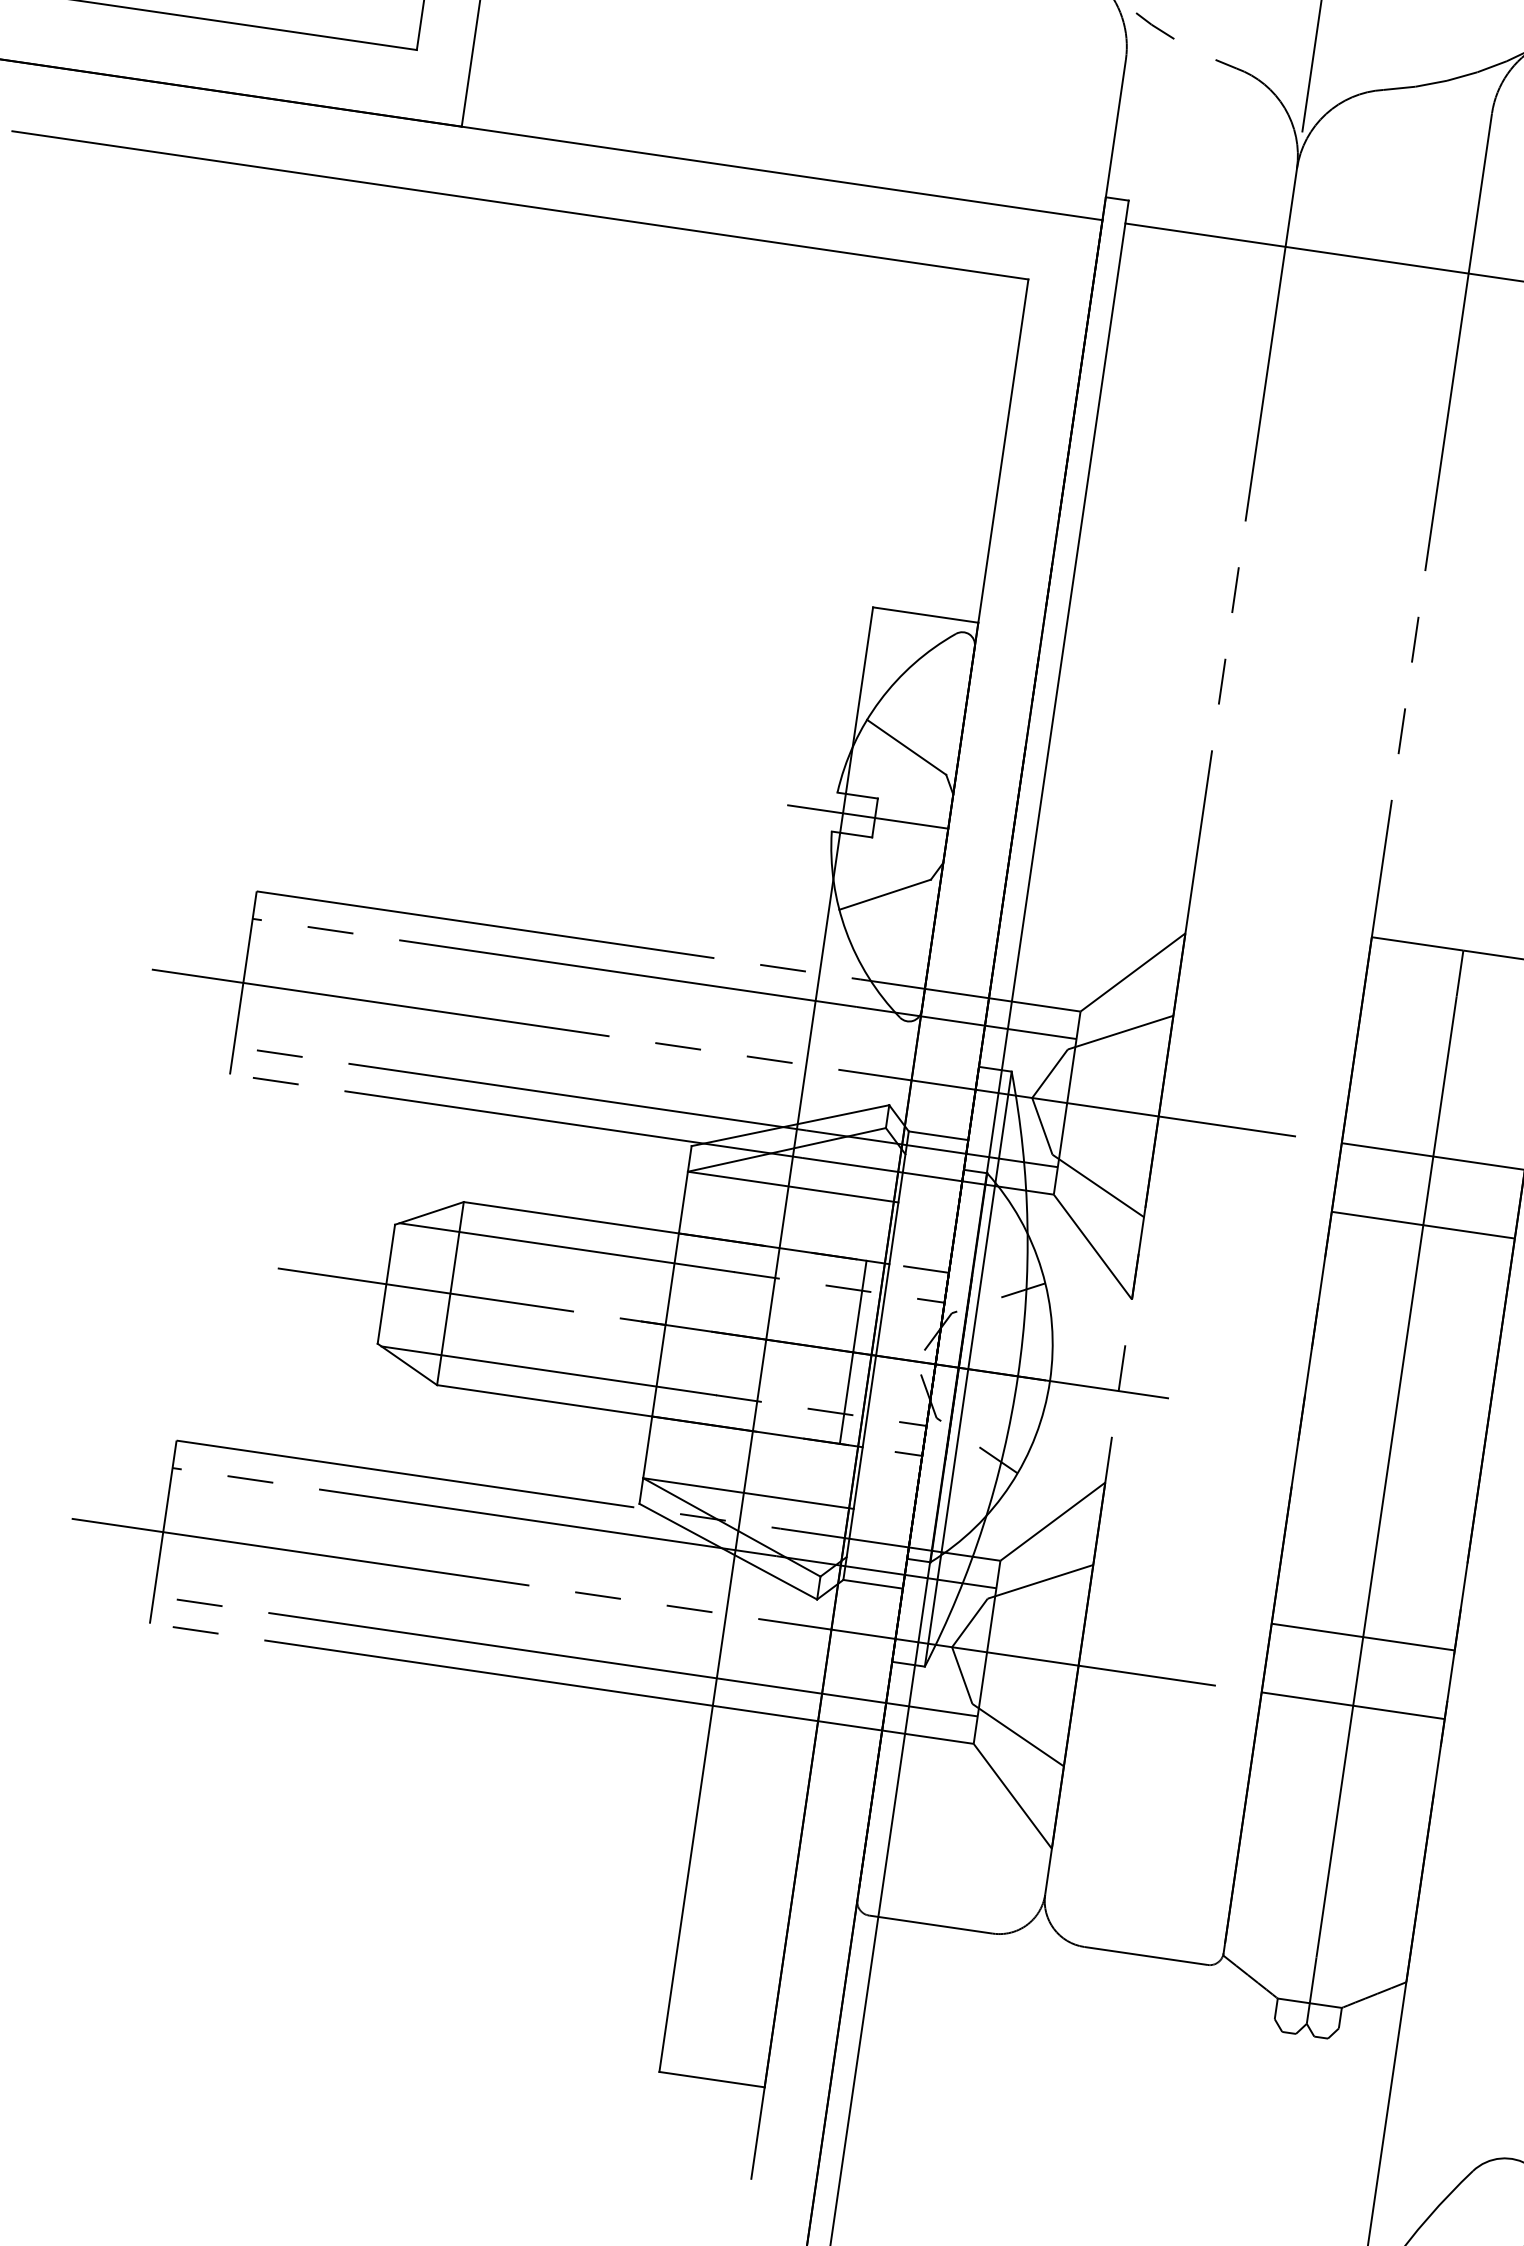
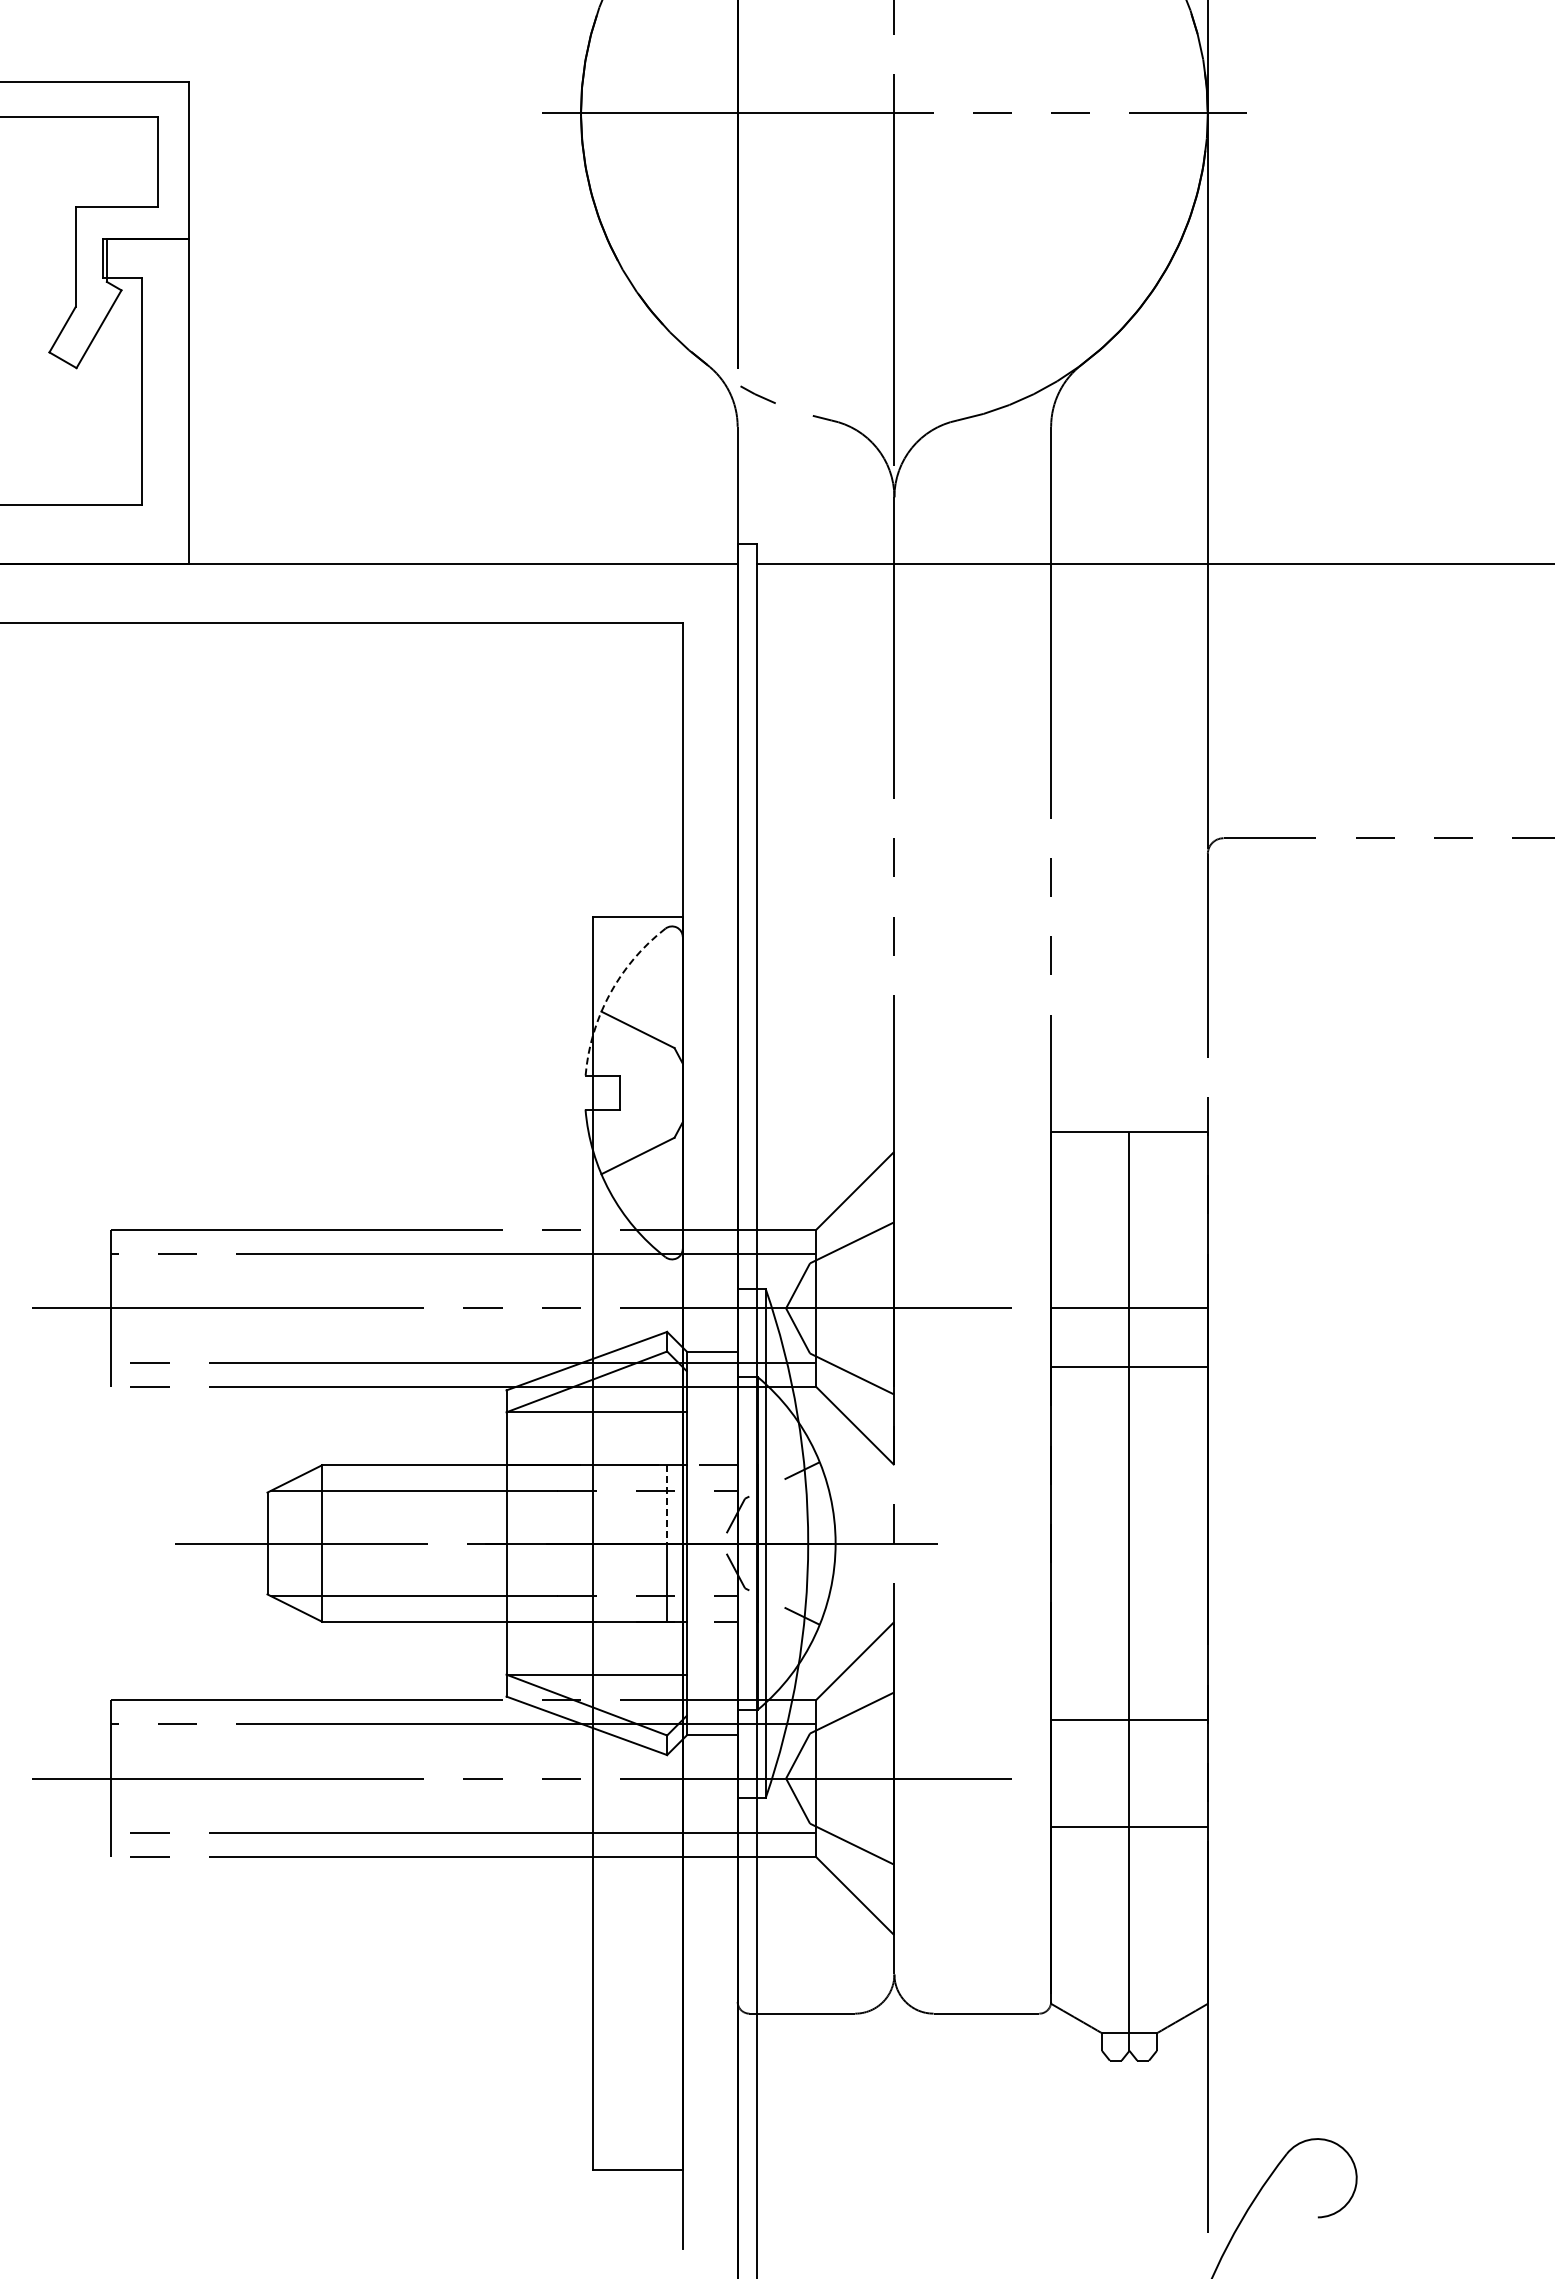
arc: (879, 701) -> (609, 994), solid -> dashed
line: (867, 816) -> (613, 1092), removed
line: (860, 1306) -> (667, 1504), solid -> dashed
line: (1353, 1705) -> (1129, 1826), moved

